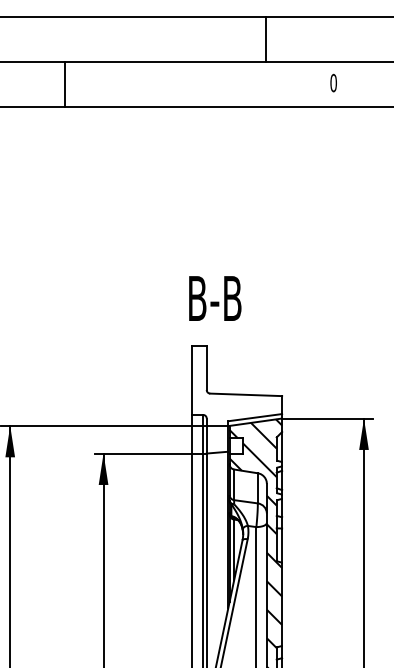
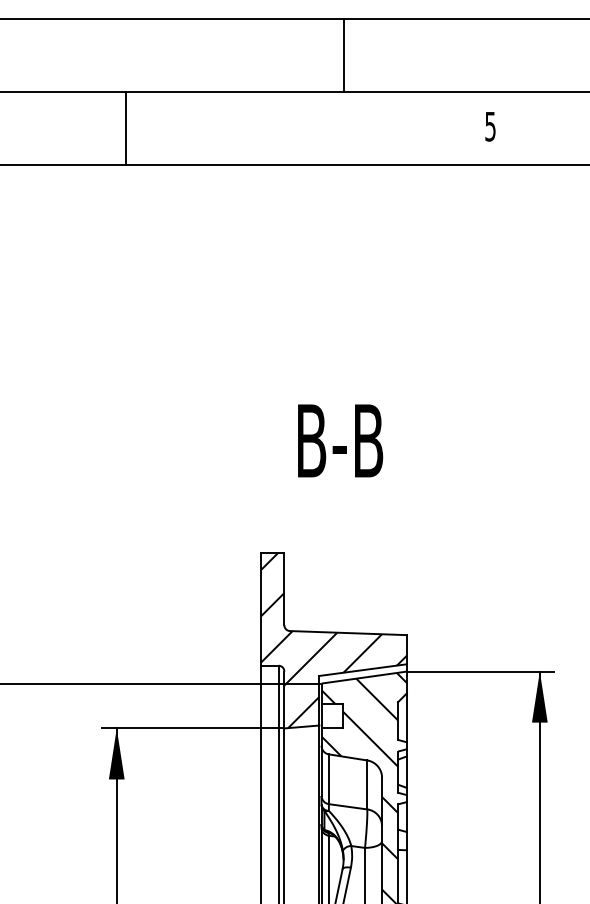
line: (265, 39) -> (344, 55), moved
text: (333, 82) -> (490, 125), 0 -> 5
line: (64, 83) -> (124, 127), moved
text: (215, 298) -> (340, 440), moved
hatch: (237, 399) -> (334, 640), added

